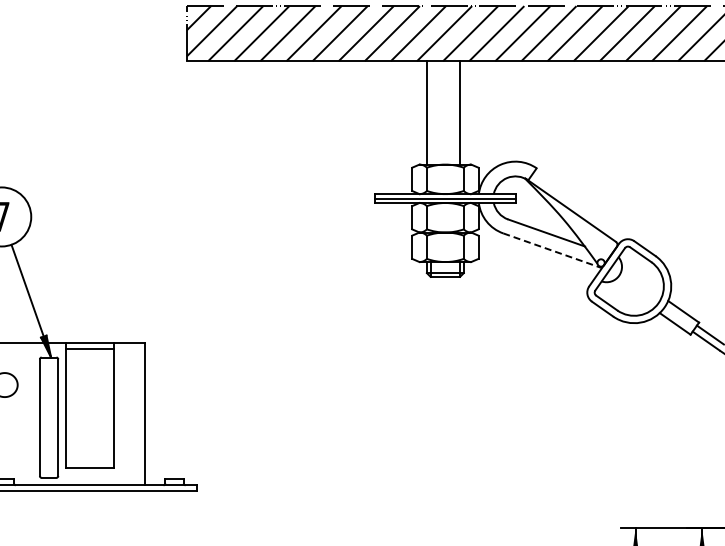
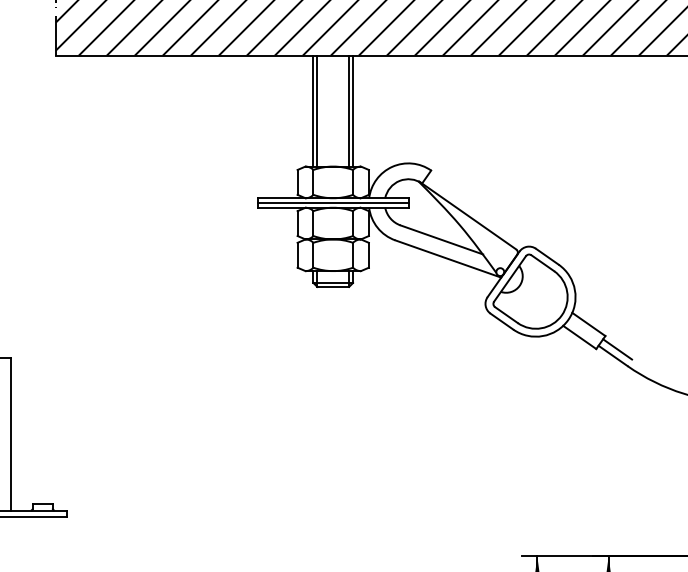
line: (430, 112) -> (317, 110), added
line: (463, 112) -> (352, 110), added
line: (553, 250) -> (449, 258), dashed -> solid

